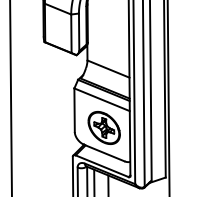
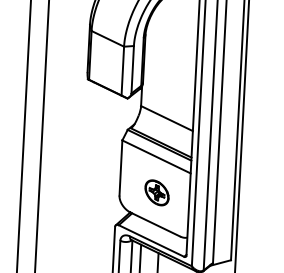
part: (103, 127) -> (156, 192), size x0.6

